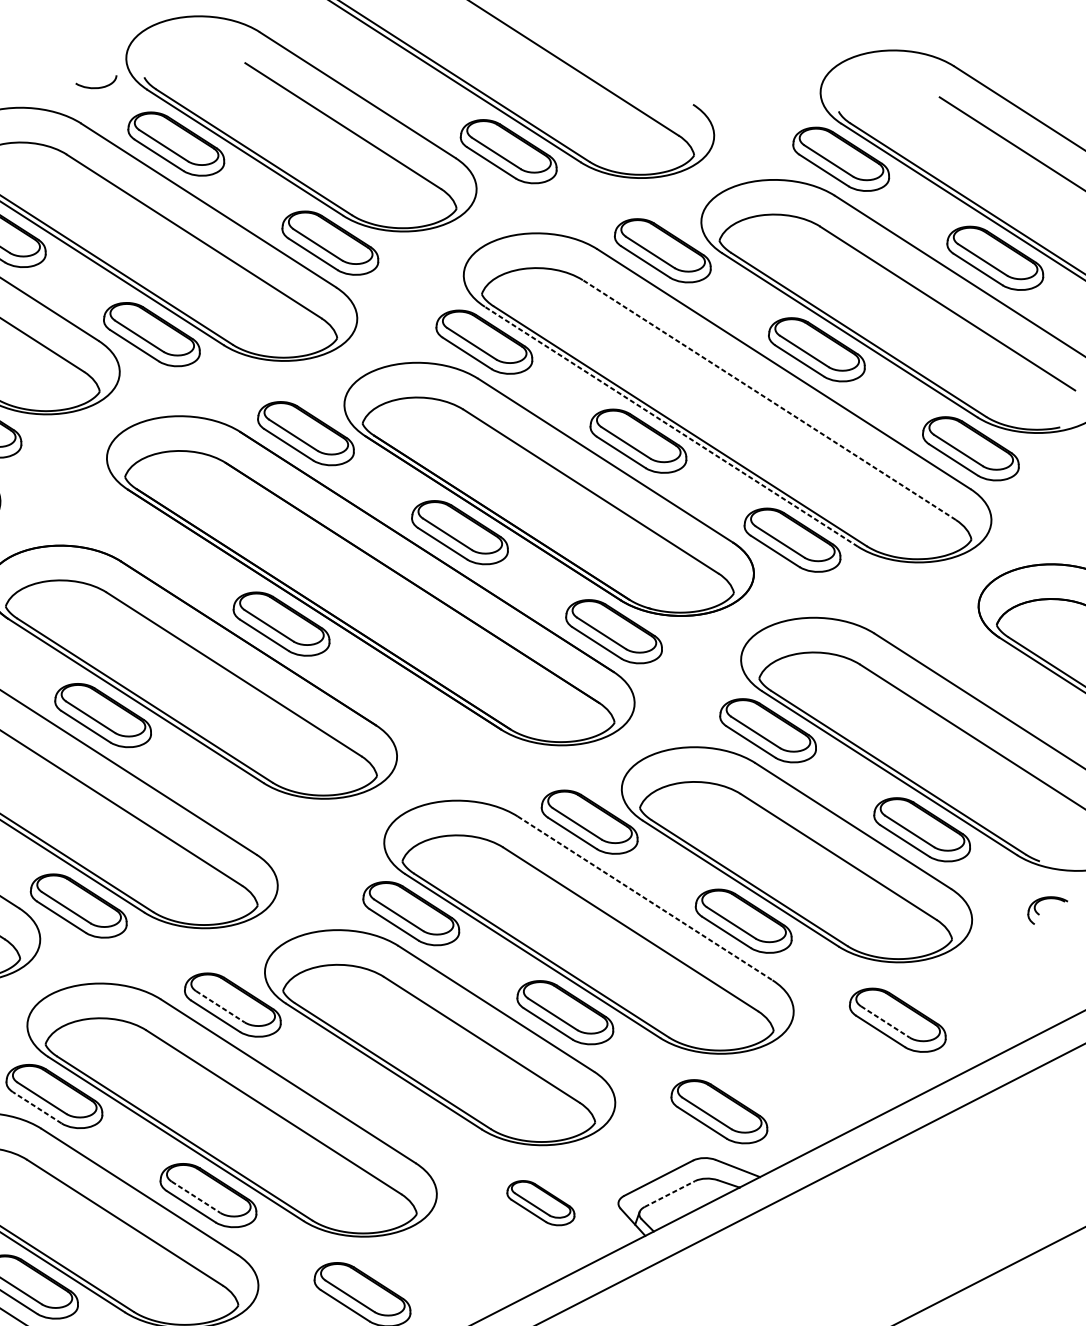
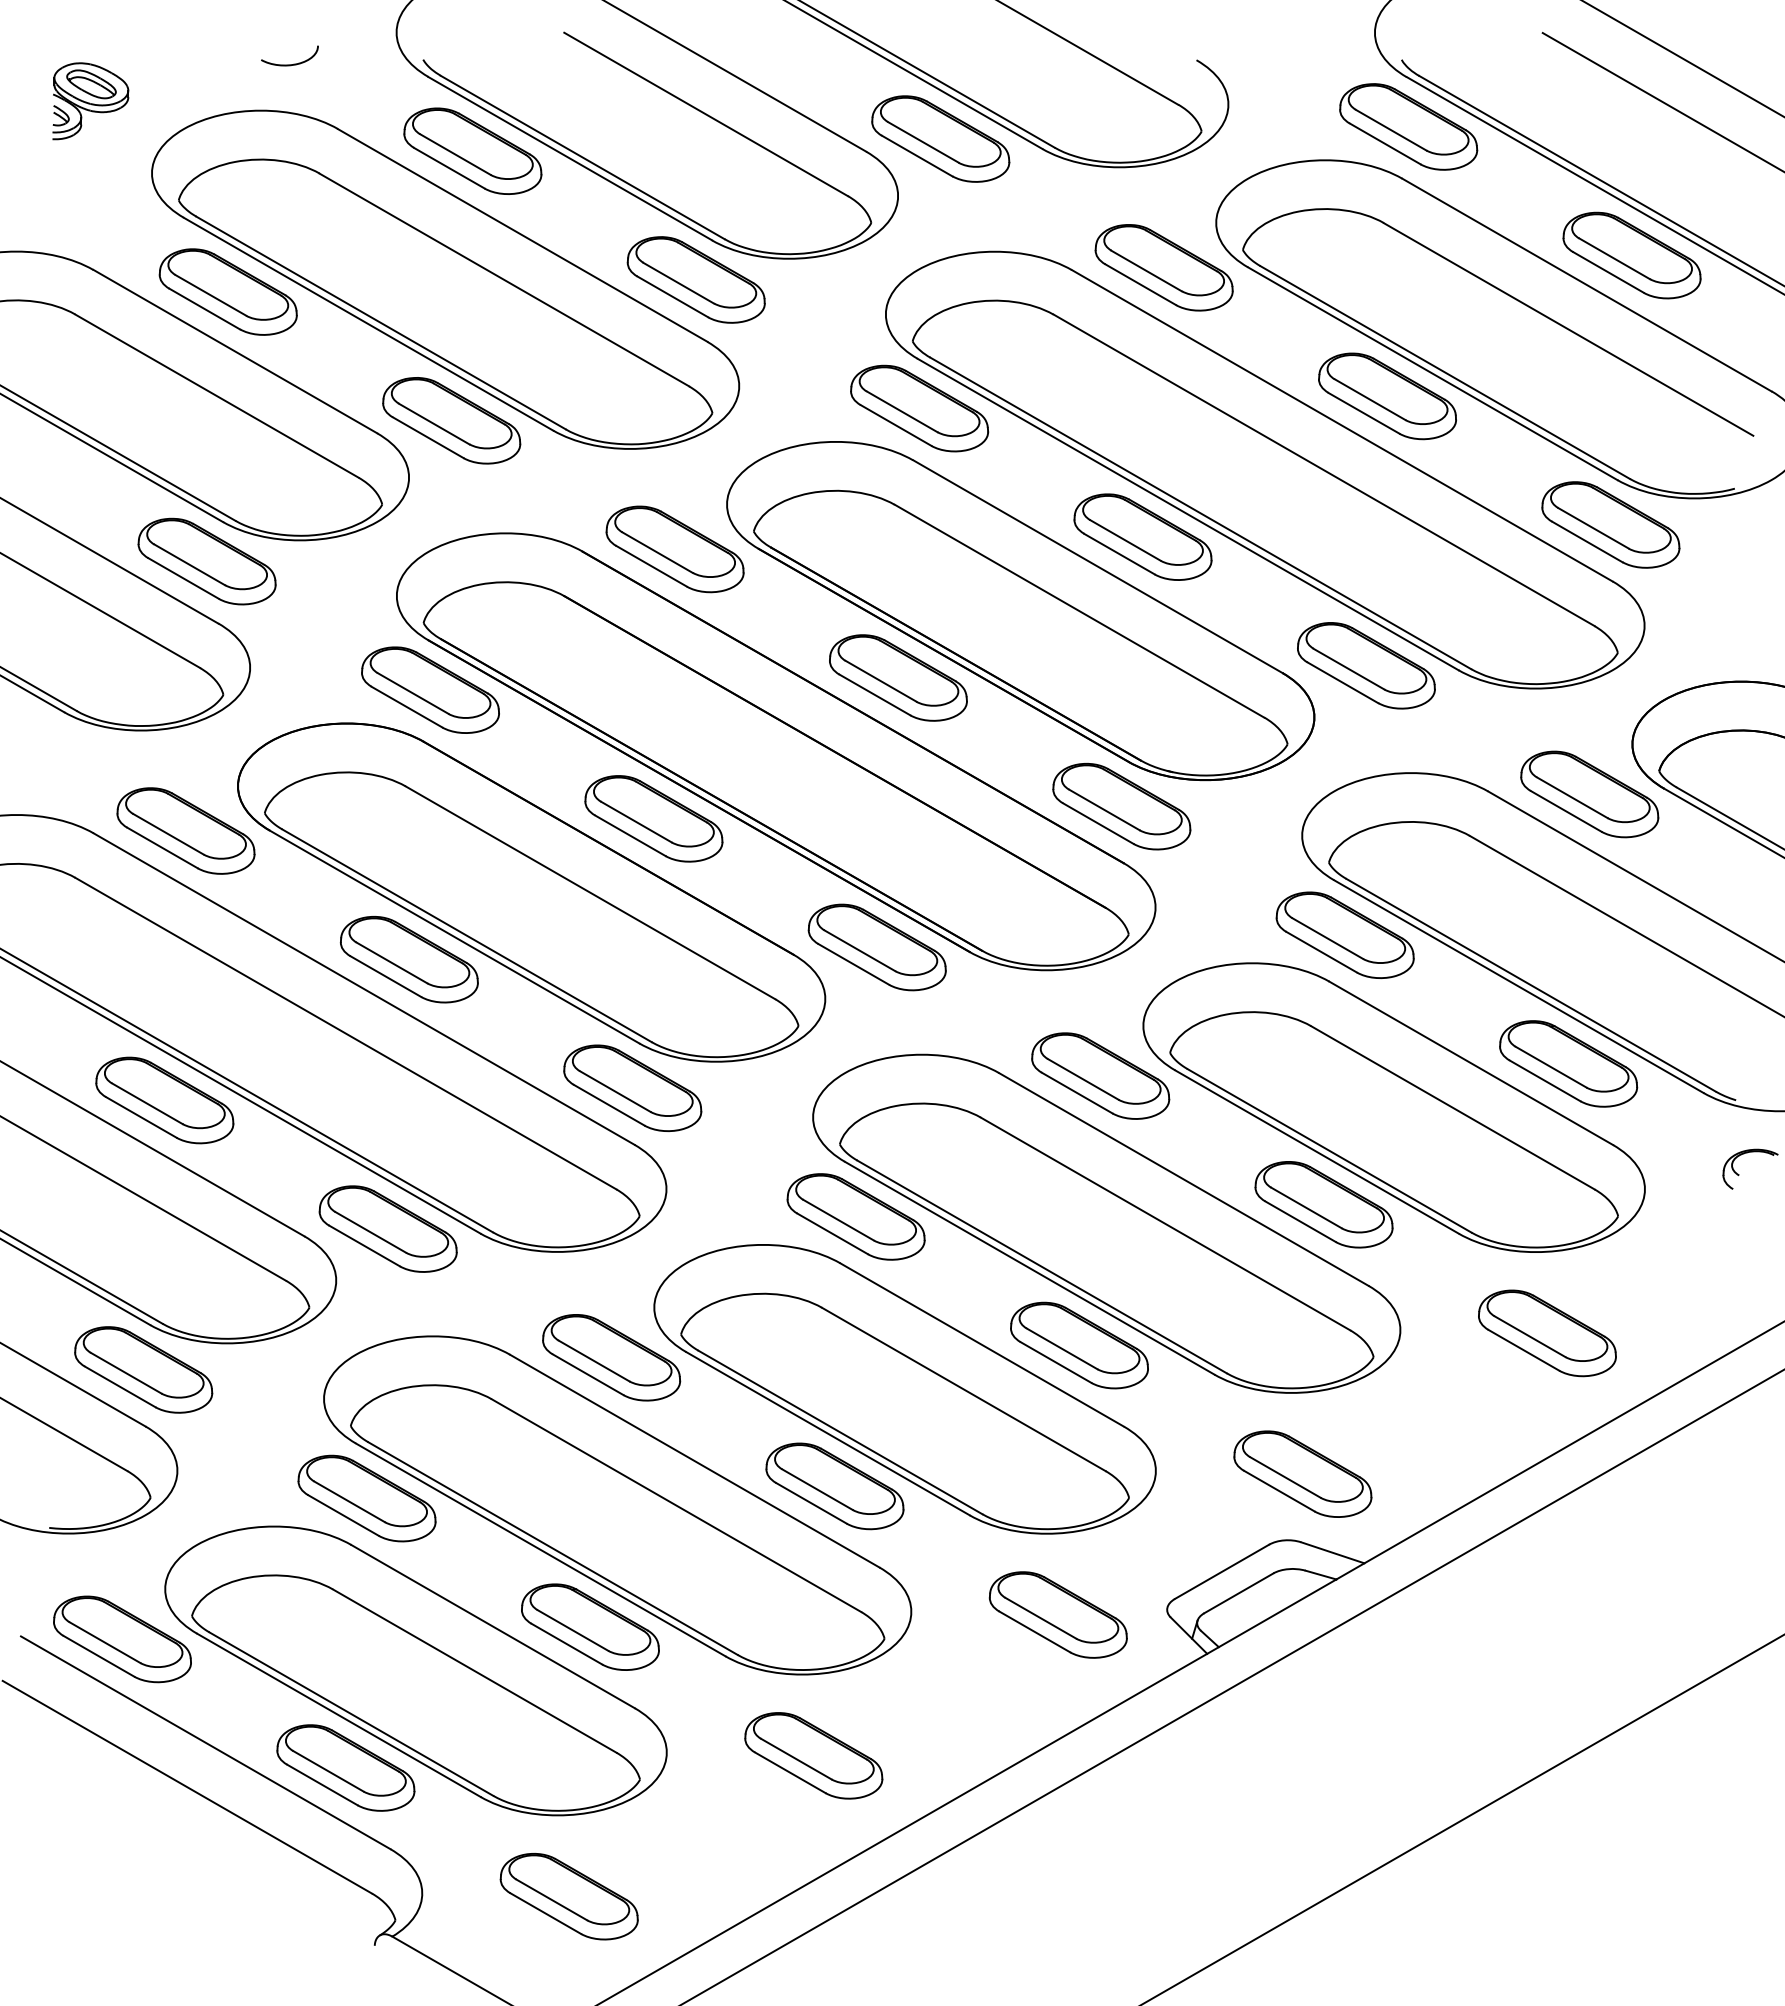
curve: (98, 87) -> (293, 63), moved
line: (769, 400) -> (1324, 470), dashed -> solid
line: (671, 426) -> (1188, 514), dashed -> solid
part: (127, 524) -> (430, 689), added
part: (946, 639) -> (1589, 794), added
part: (435, 723) -> (876, 947), added
part: (257, 814) -> (632, 1087), added
line: (645, 898) -> (1184, 1179), dashed -> solid
line: (220, 1007) -> (594, 1361), dashed -> solid
line: (885, 1021) -> (1529, 1336), dashed -> solid
part: (386, 1104) -> (834, 1486), added
line: (37, 1107) -> (343, 1515), dashed -> solid
line: (669, 1194) -> (1238, 1593), dashed -> solid
line: (195, 1197) -> (572, 1630), dashed -> solid
part: (540, 1202) -> (1057, 1614), size x1.43

